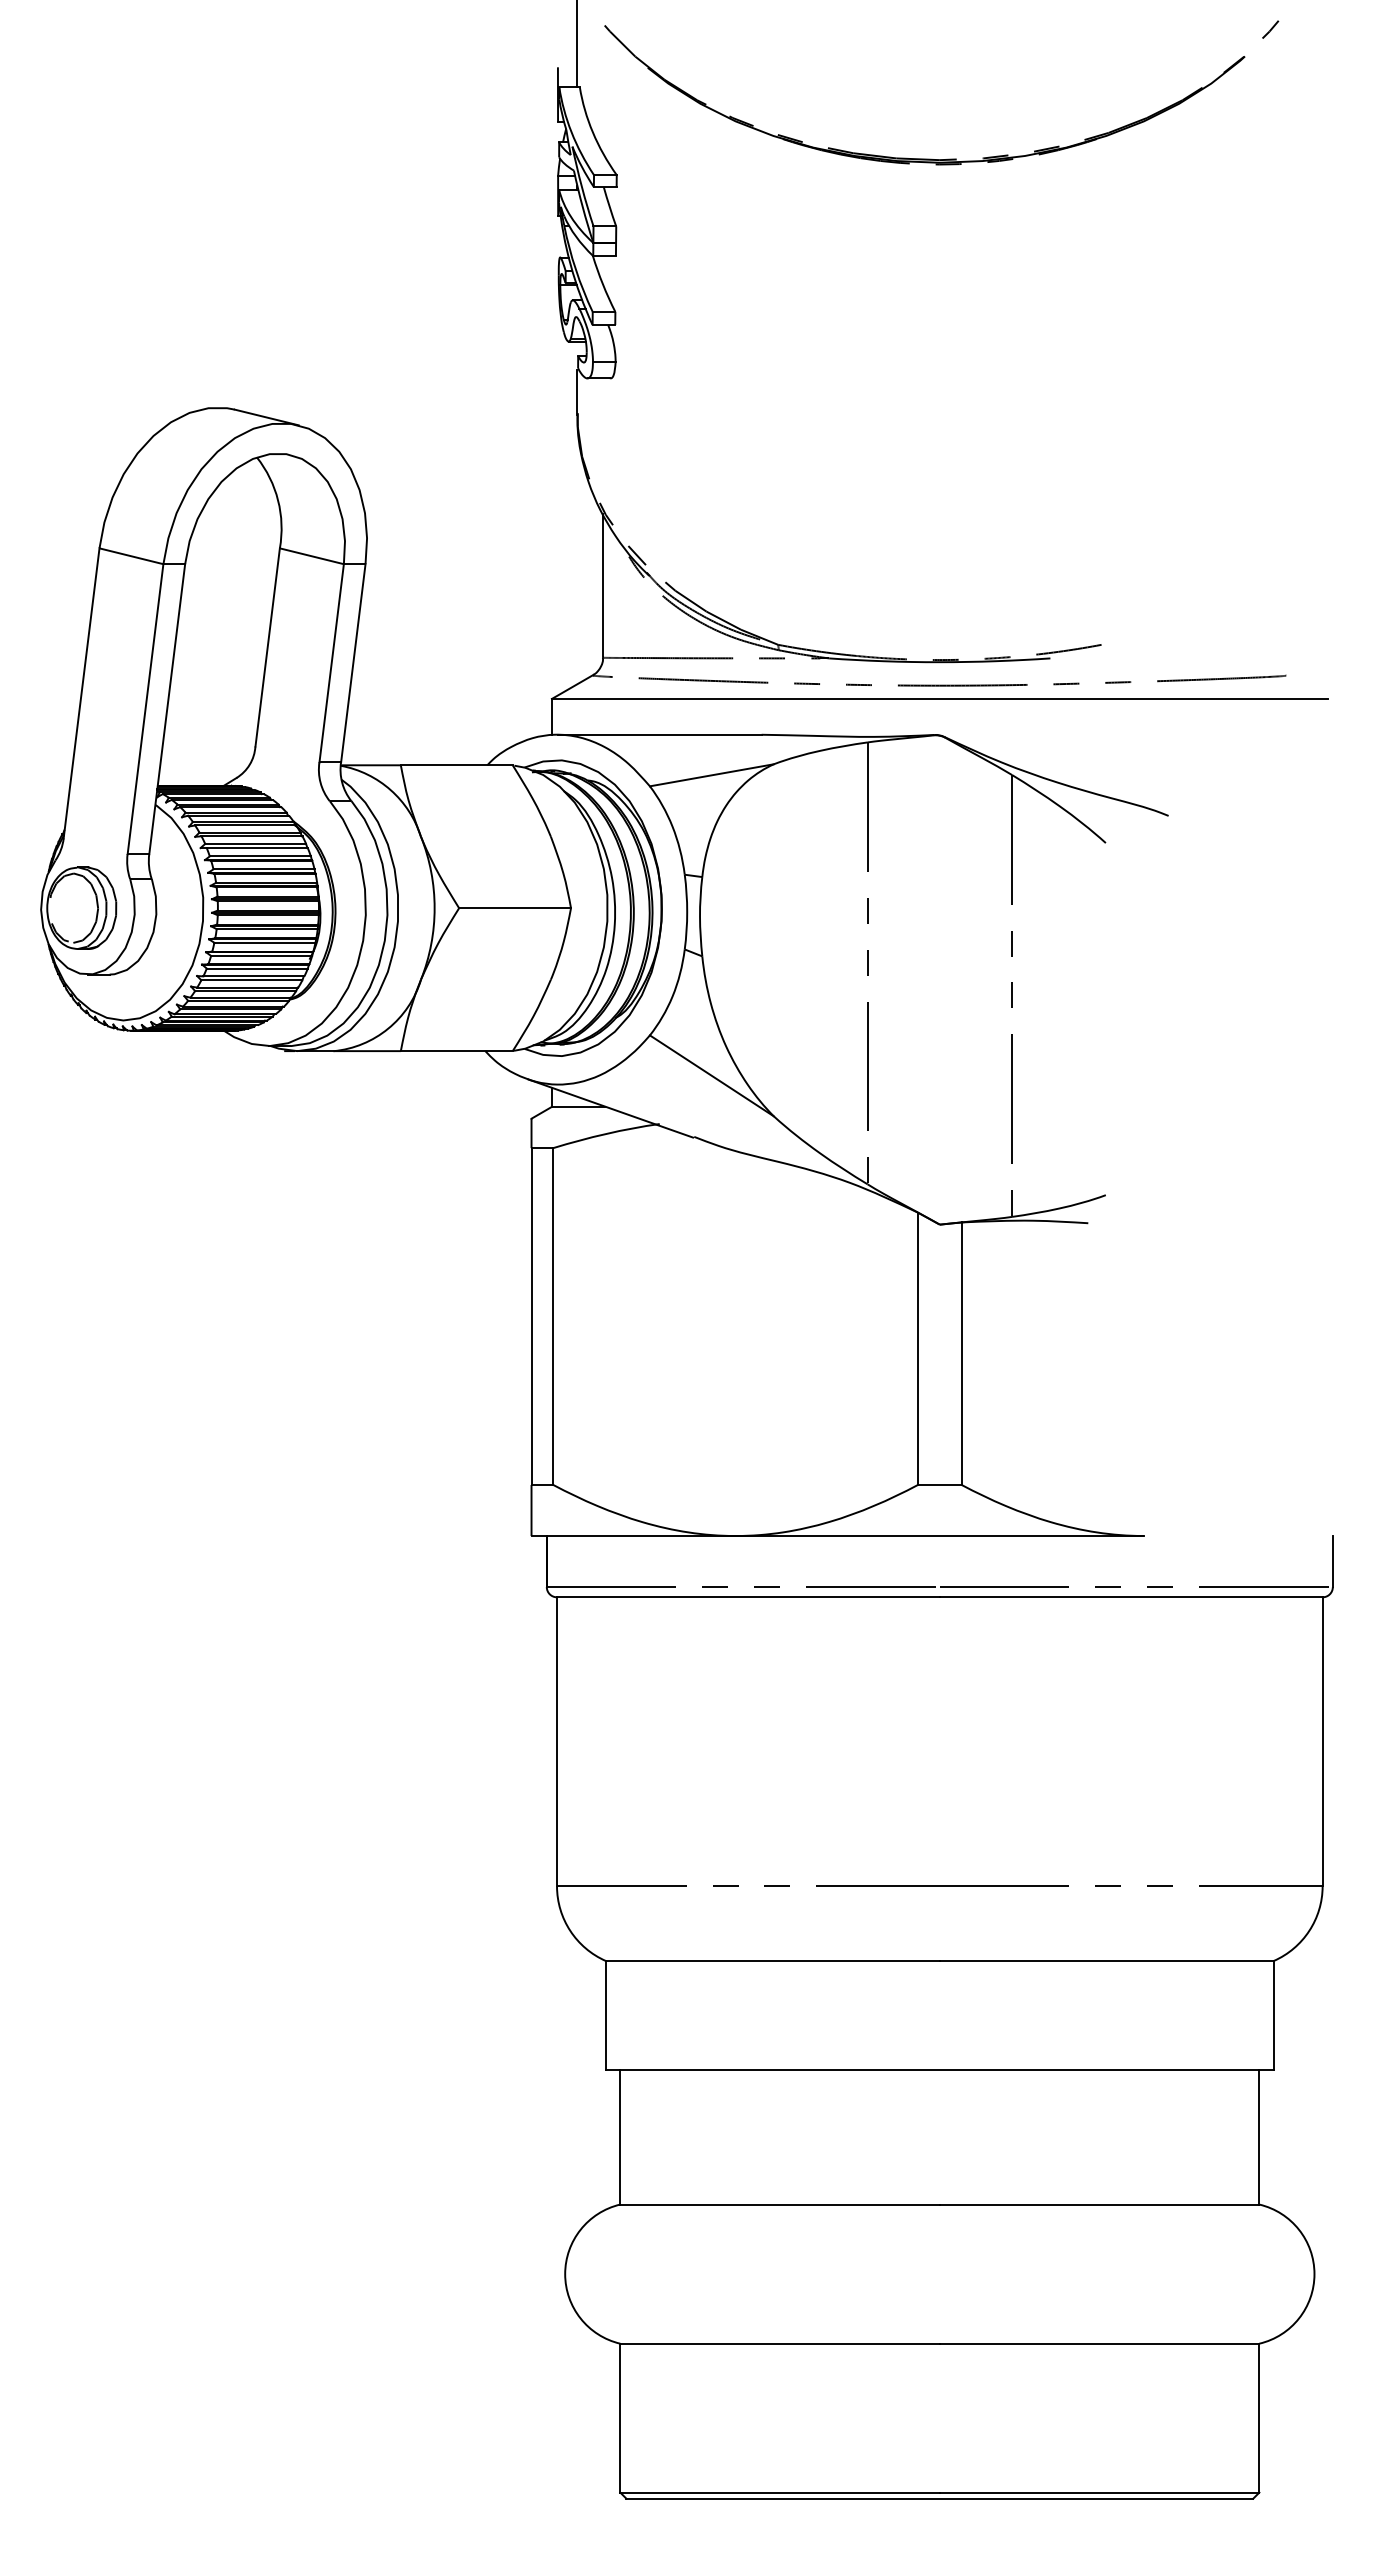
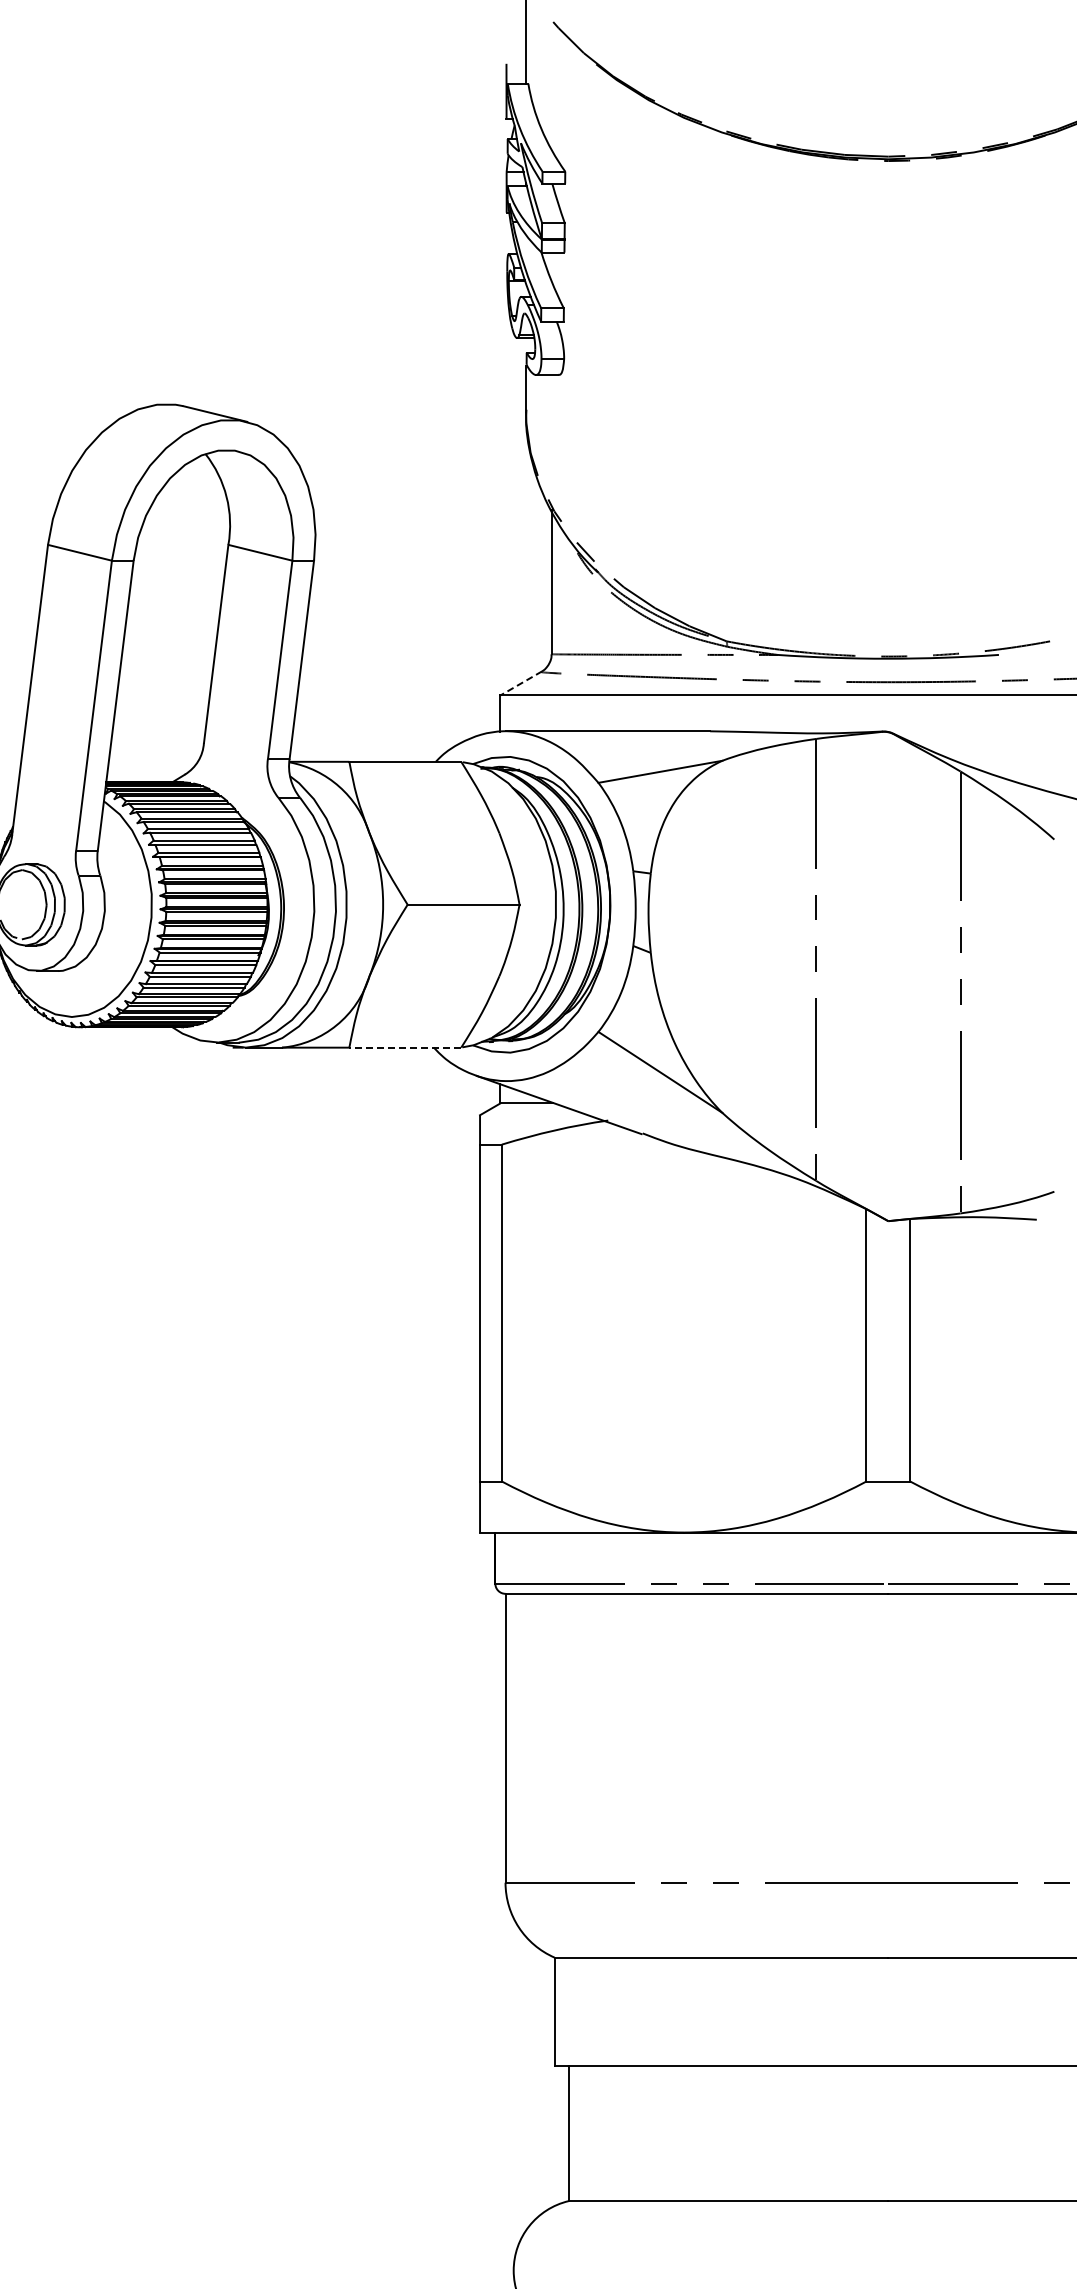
line: (572, 687) -> (521, 684), solid -> dashed
line: (456, 1051) -> (405, 1048), solid -> dashed

